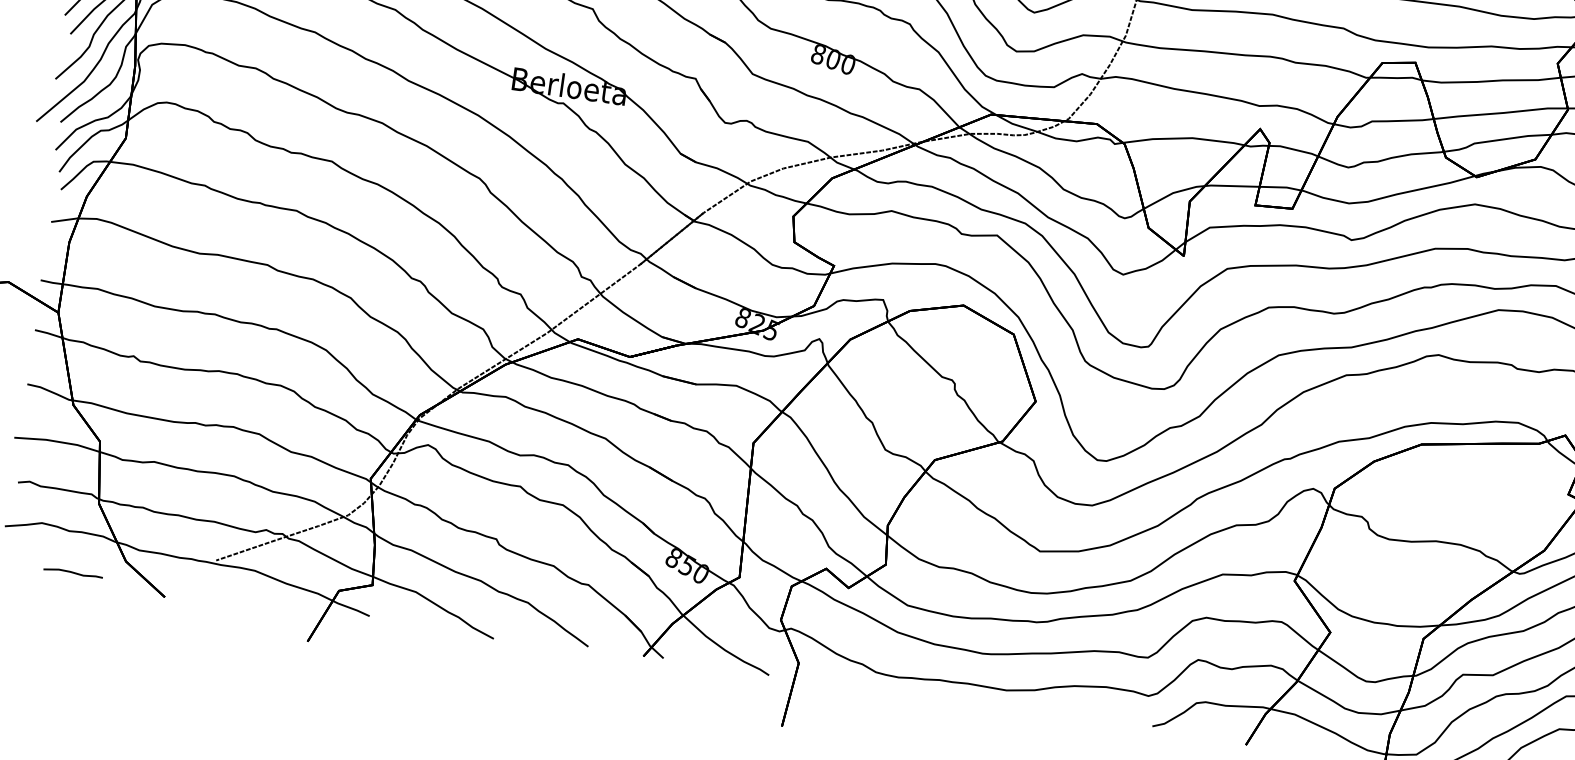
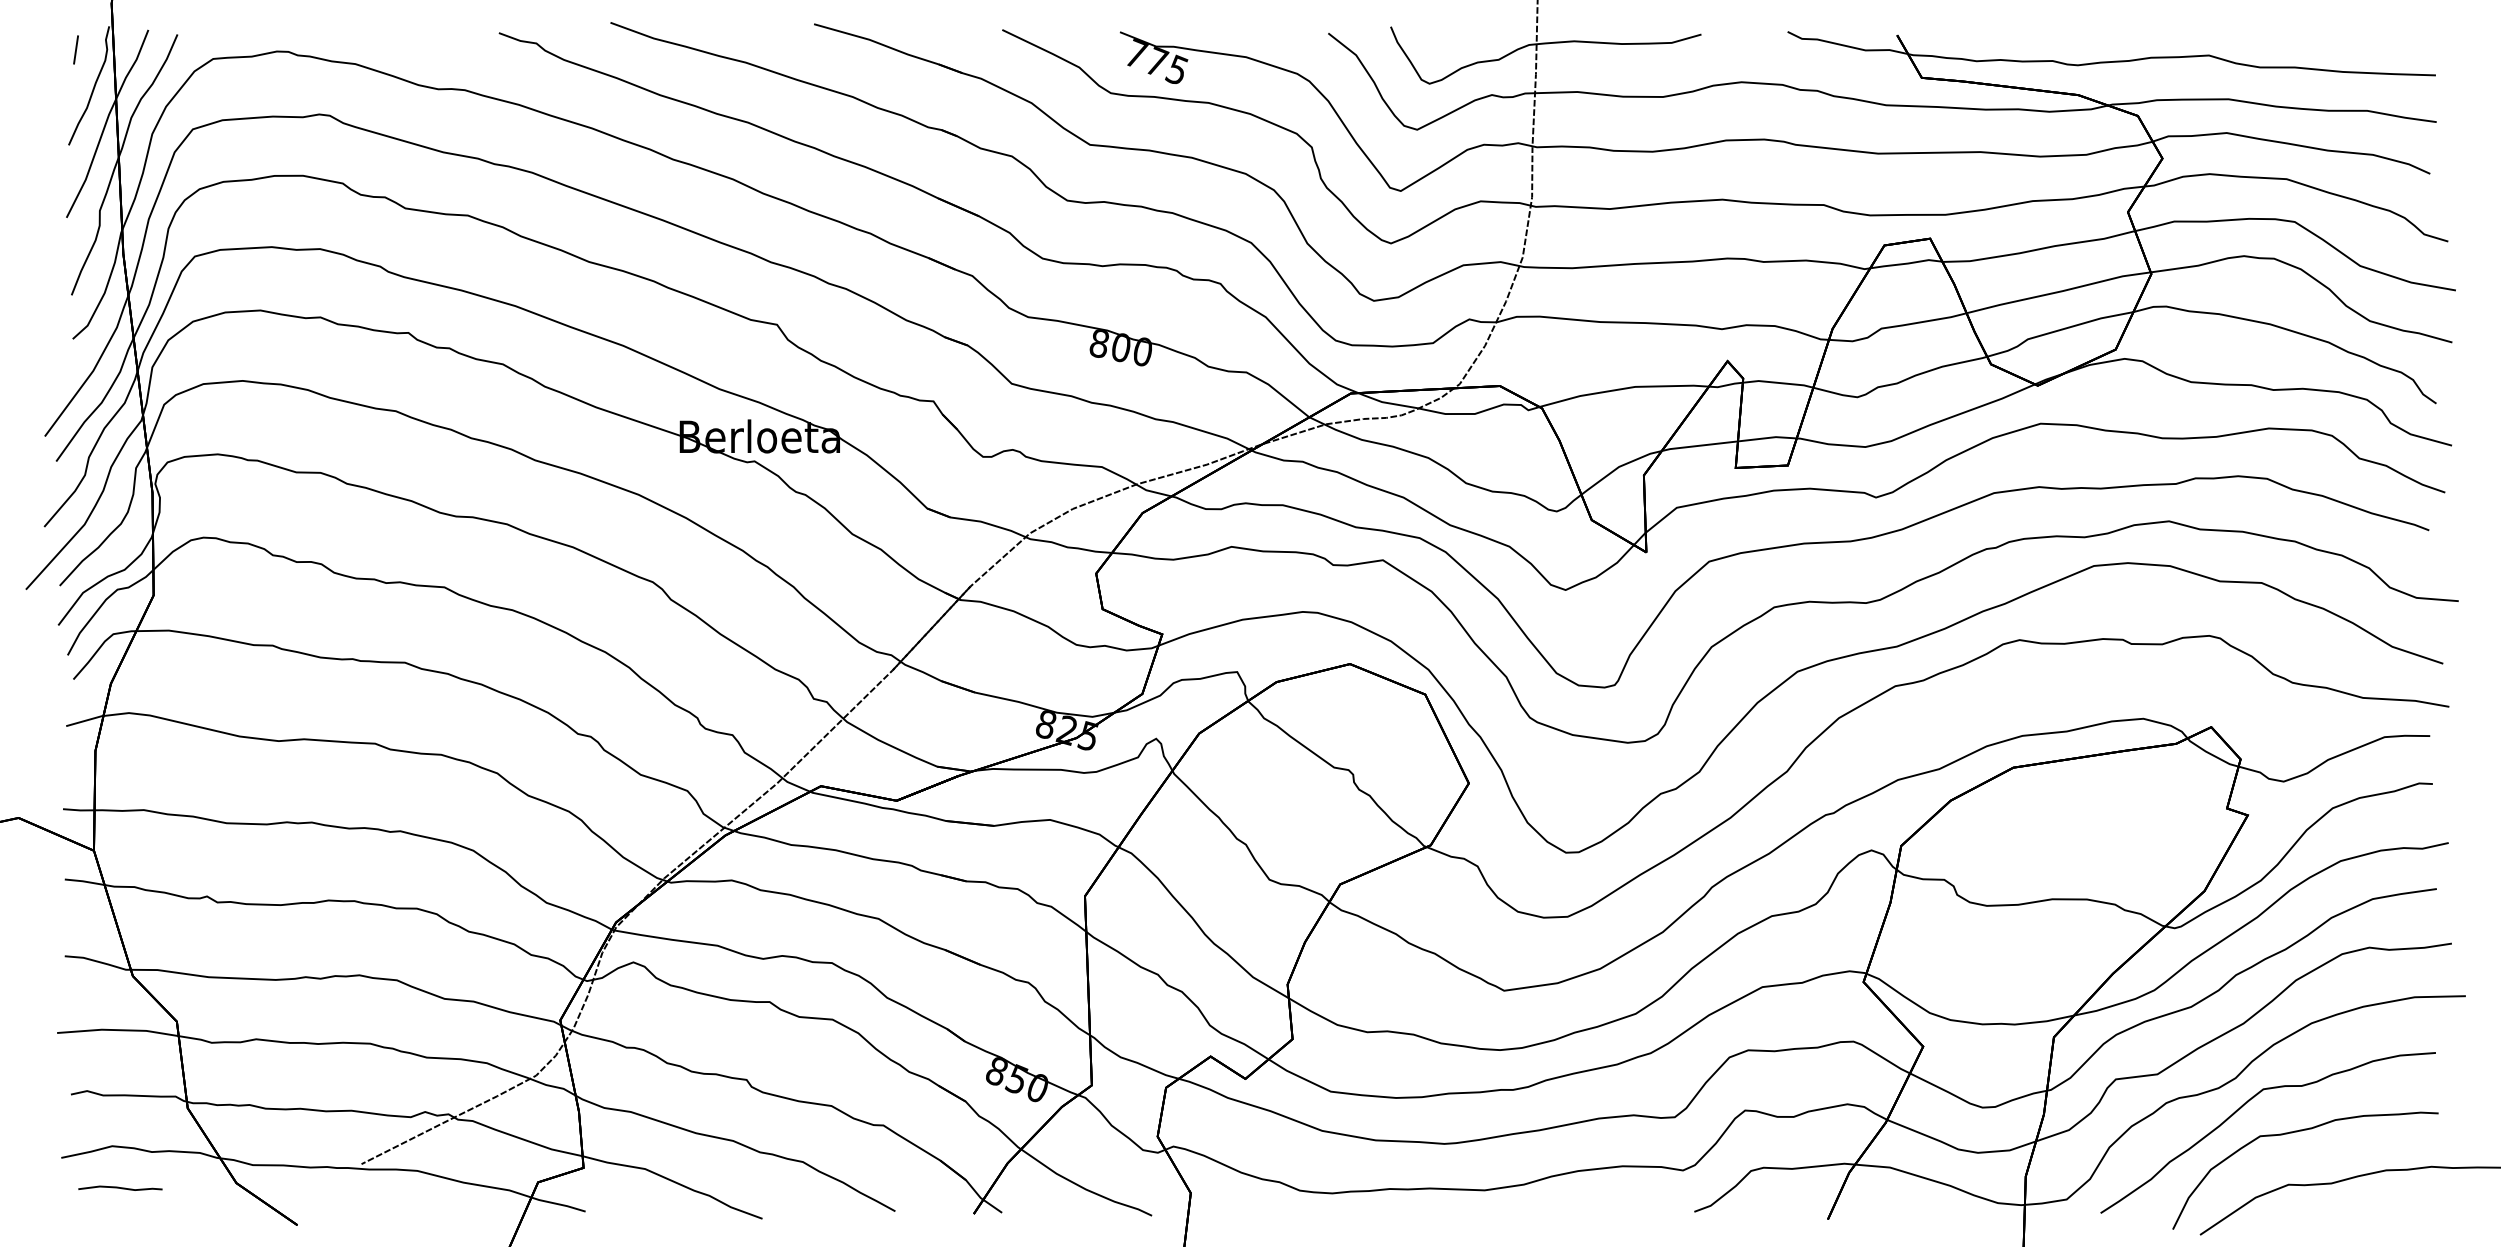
curve: (73, 572) -> (120, 1187), moved

